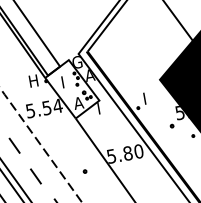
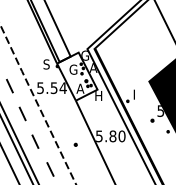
text: (32, 81) -> (46, 64), H -> S
text: (66, 81) -> (73, 69), I -> G
text: (103, 107) -> (99, 95), I -> H

